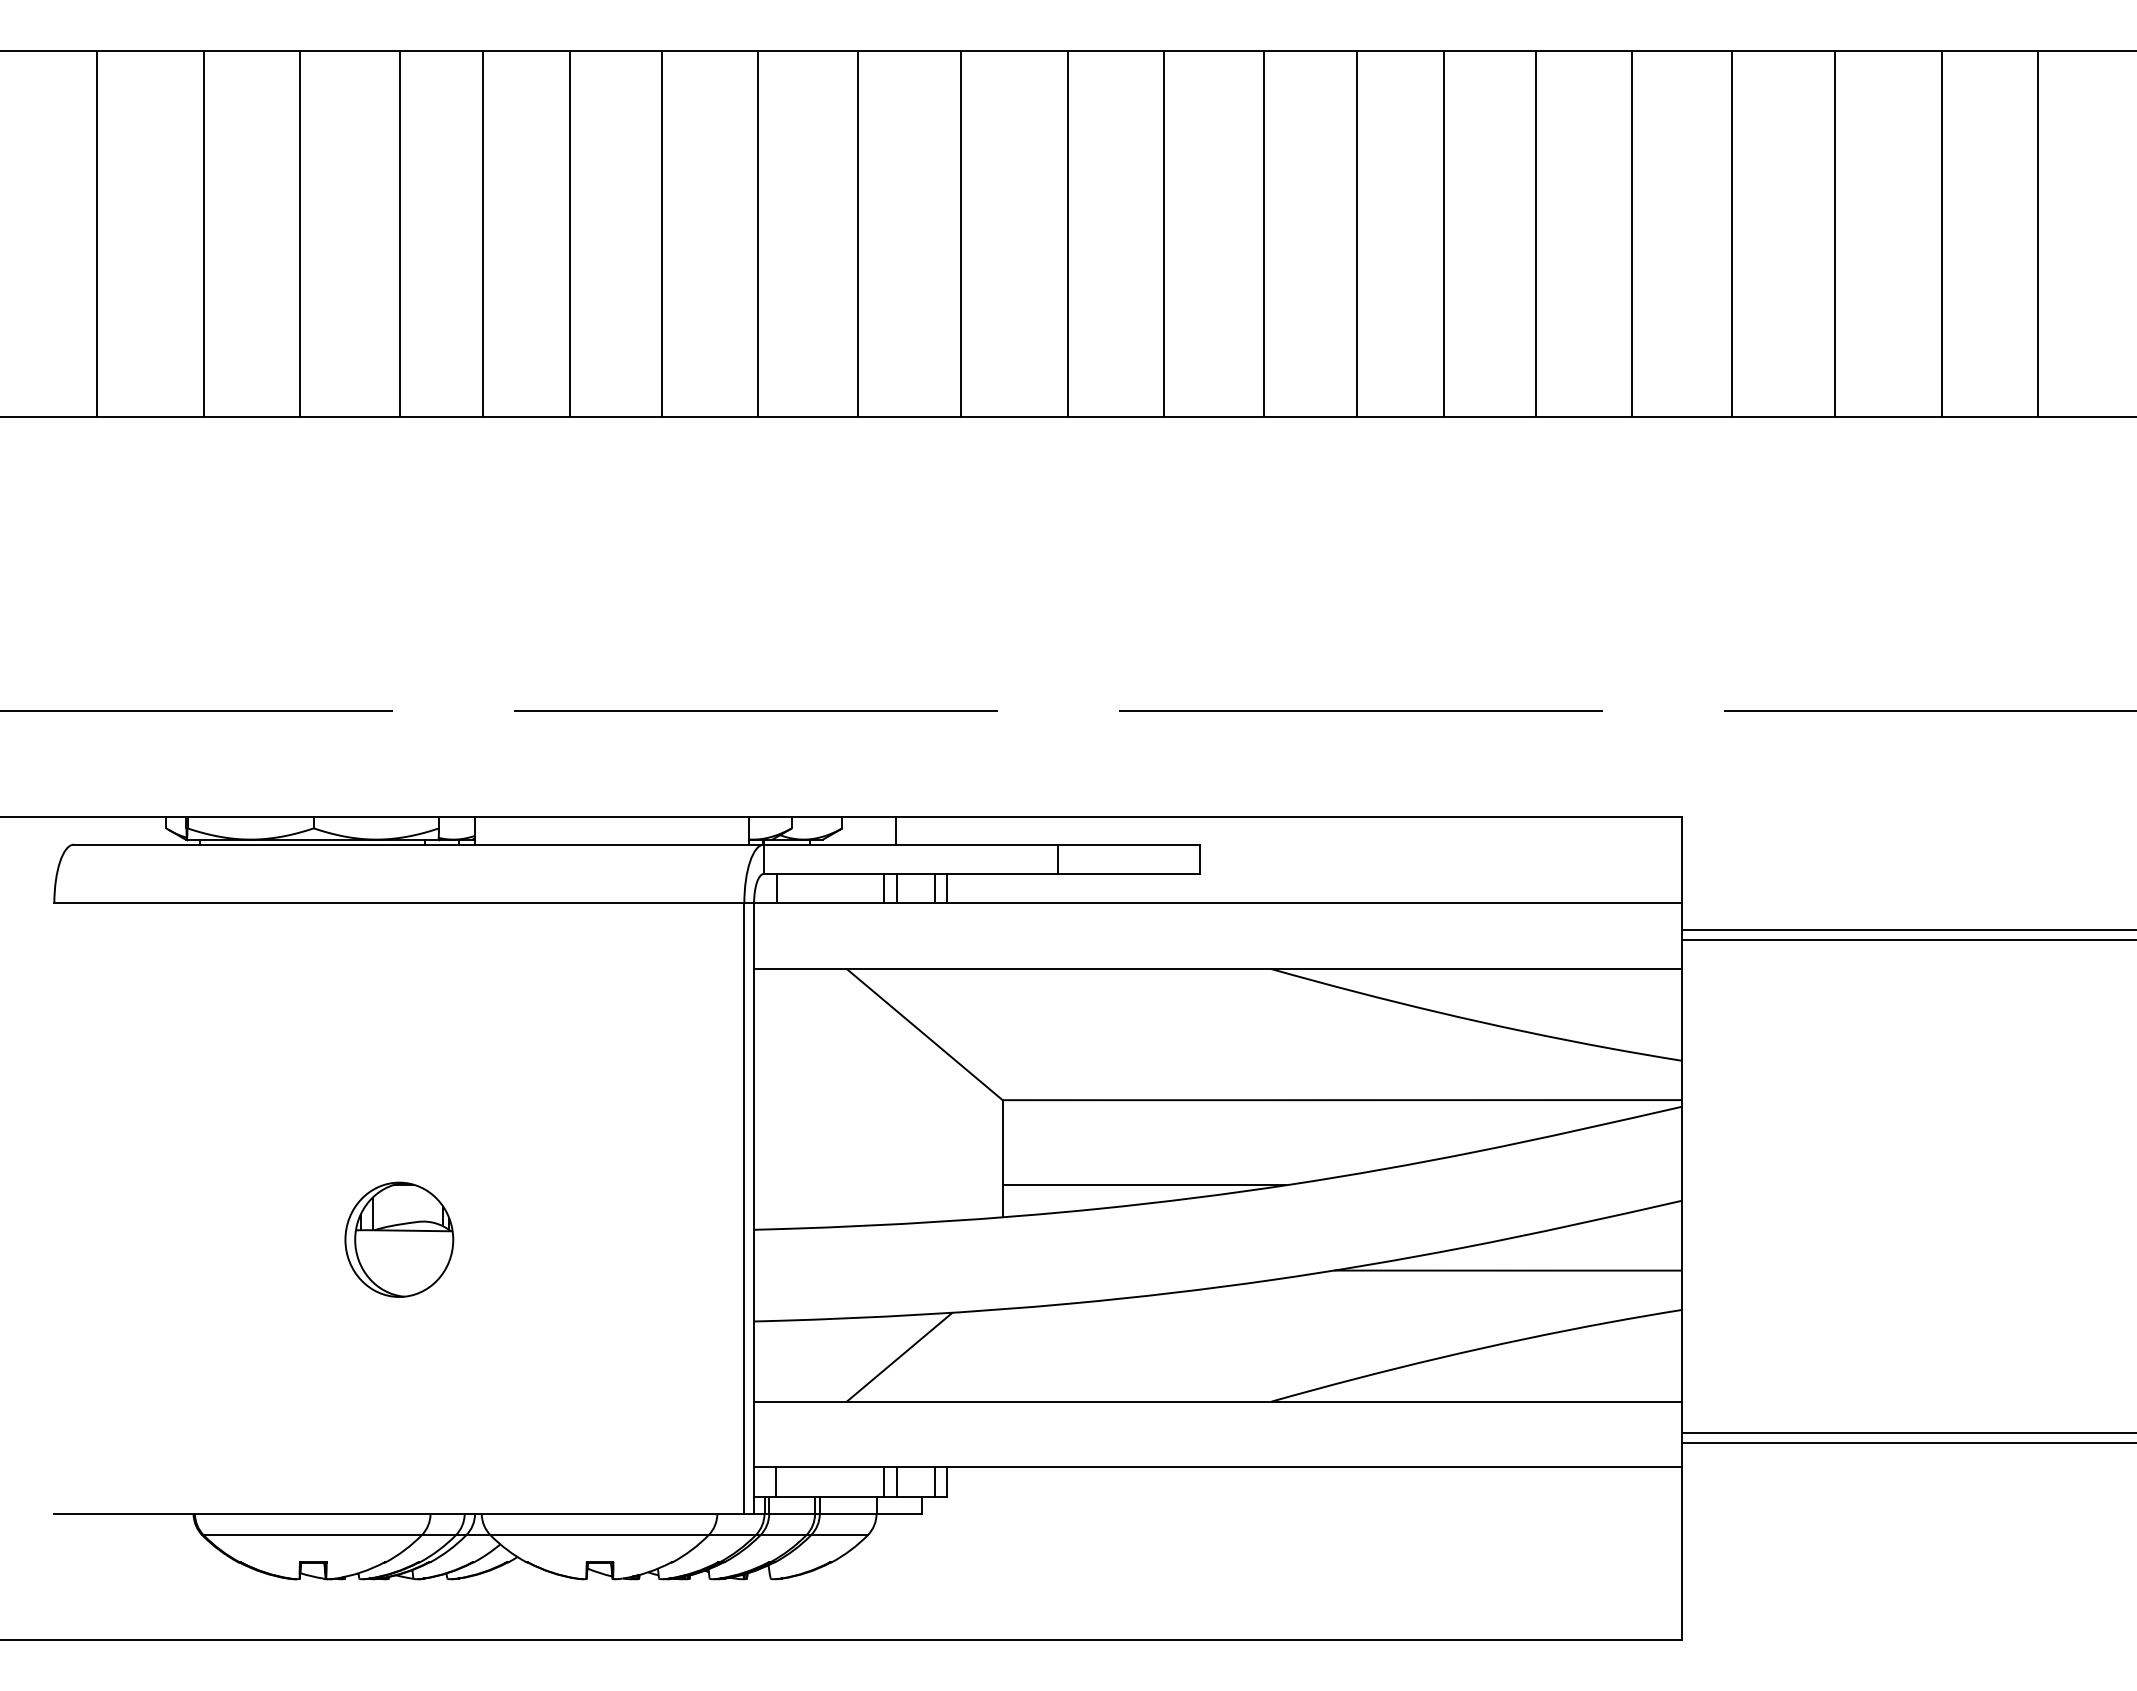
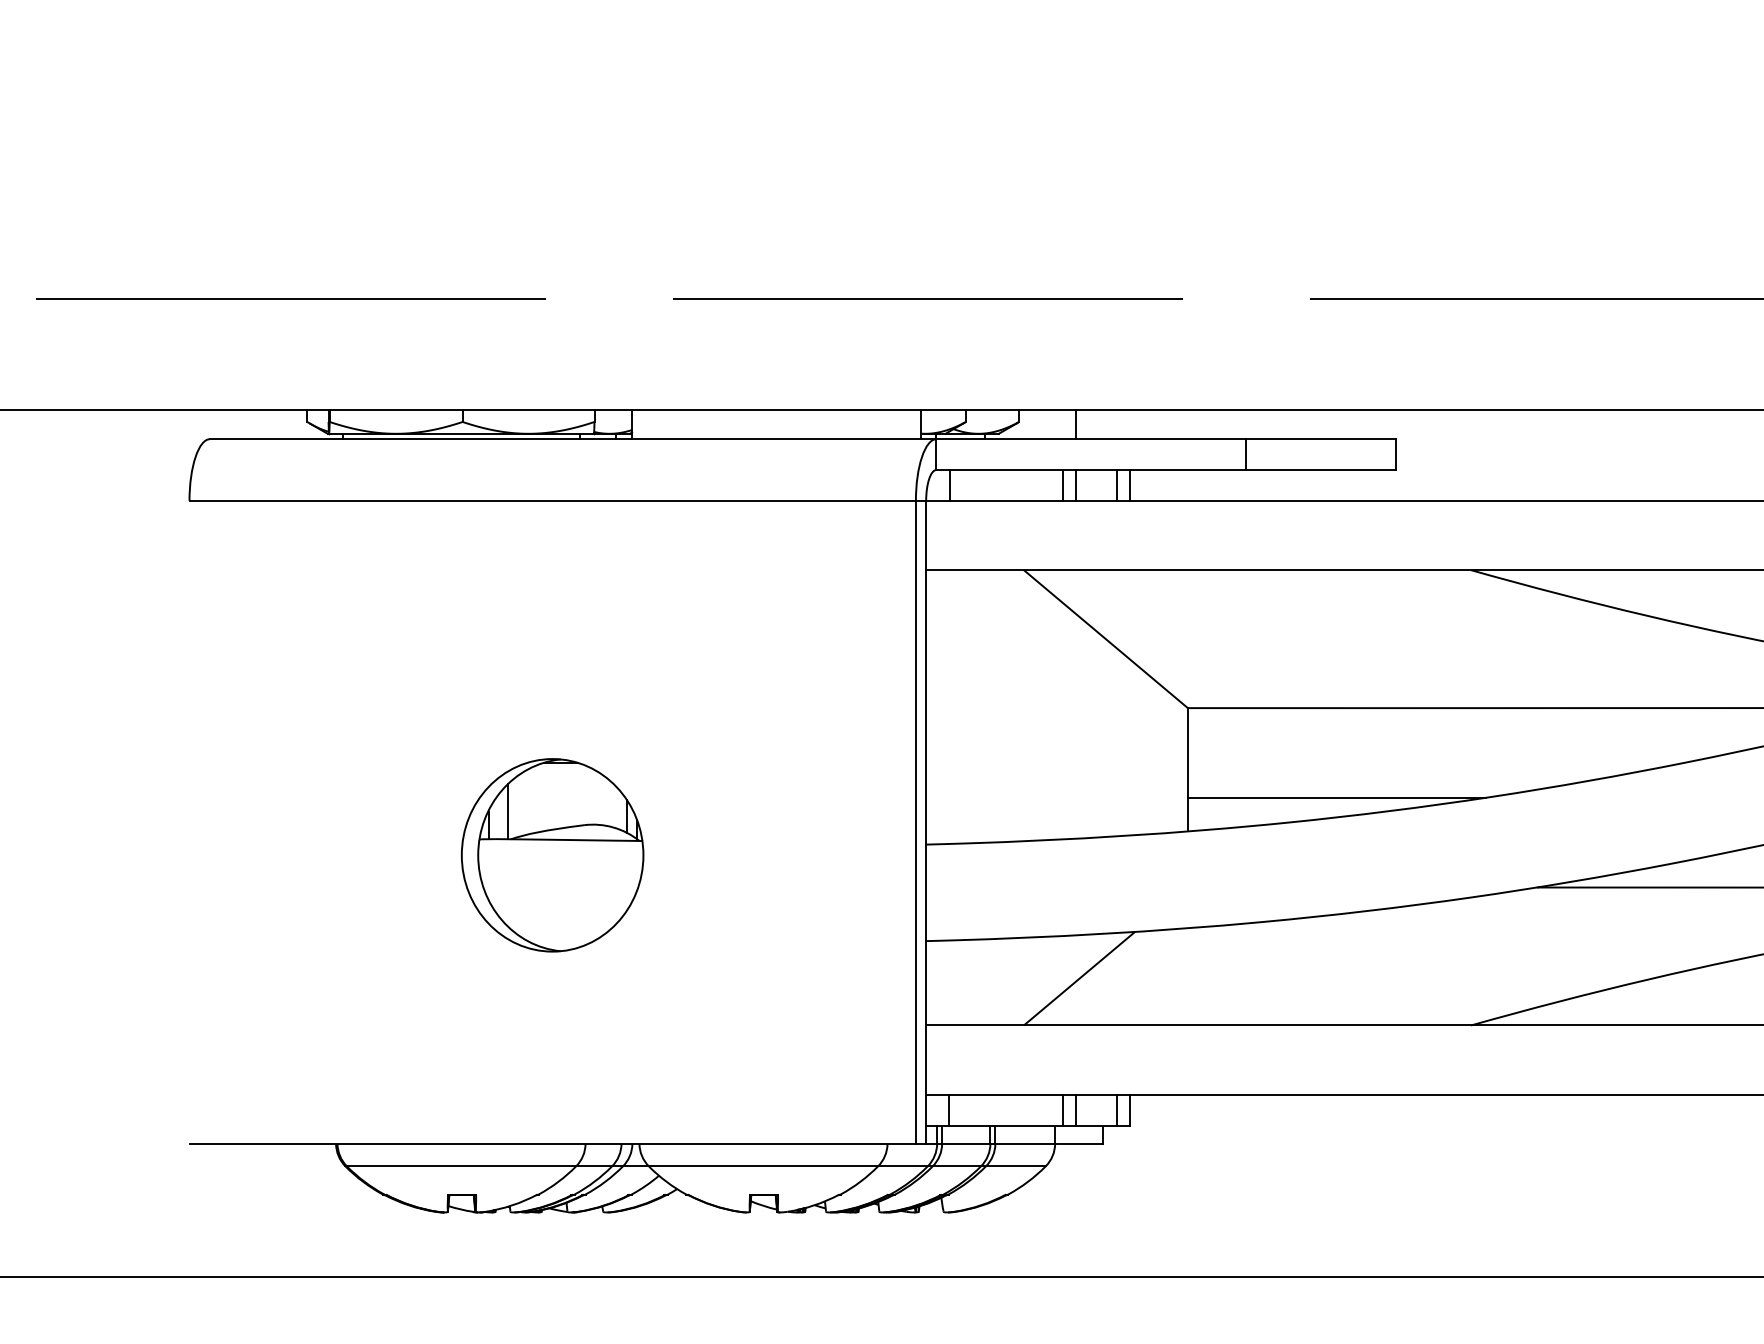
part: (399, 1239) -> (552, 854), size x1.6

